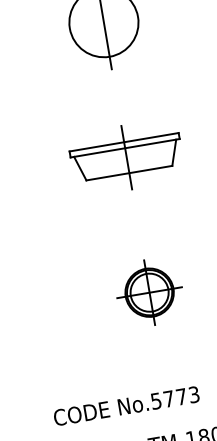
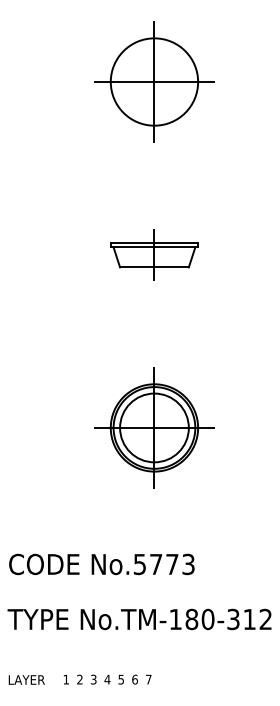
line: (104, 23) -> (154, 82), added
part: (126, 157) -> (154, 254), size x0.62
part: (149, 292) -> (154, 427), size x1.43

